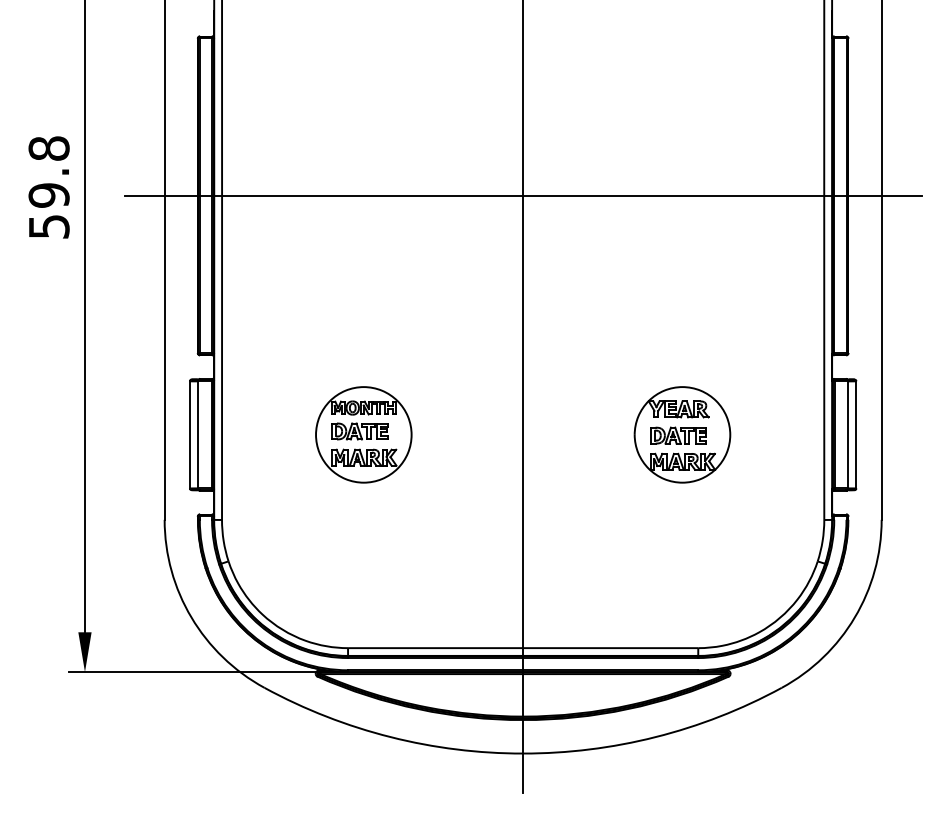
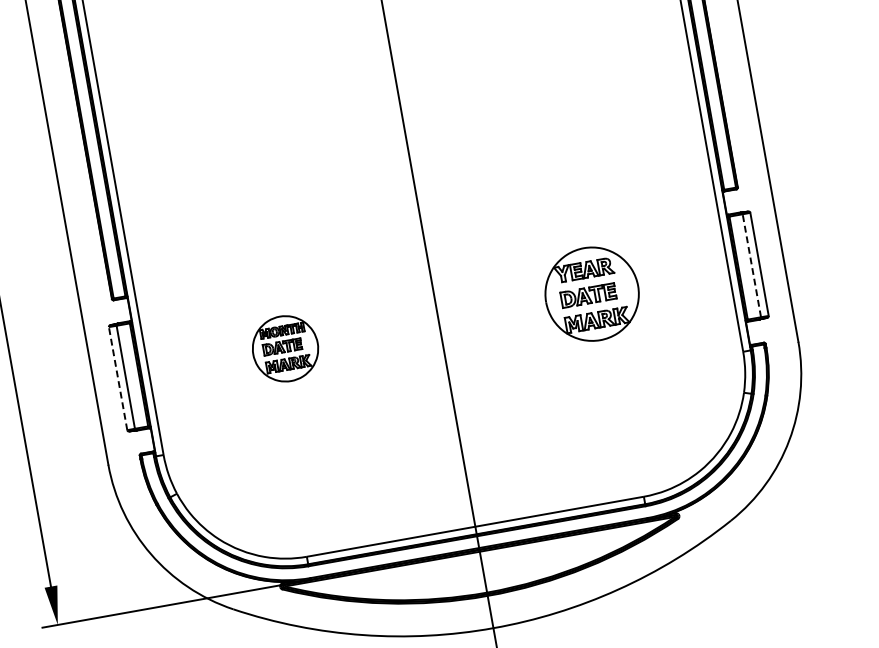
line: (522, 195) -> (397, 91), removed
line: (189, 434) -> (117, 378), solid -> dashed
part: (363, 434) -> (285, 348), size x0.7
line: (848, 434) -> (751, 265), solid -> dashed

